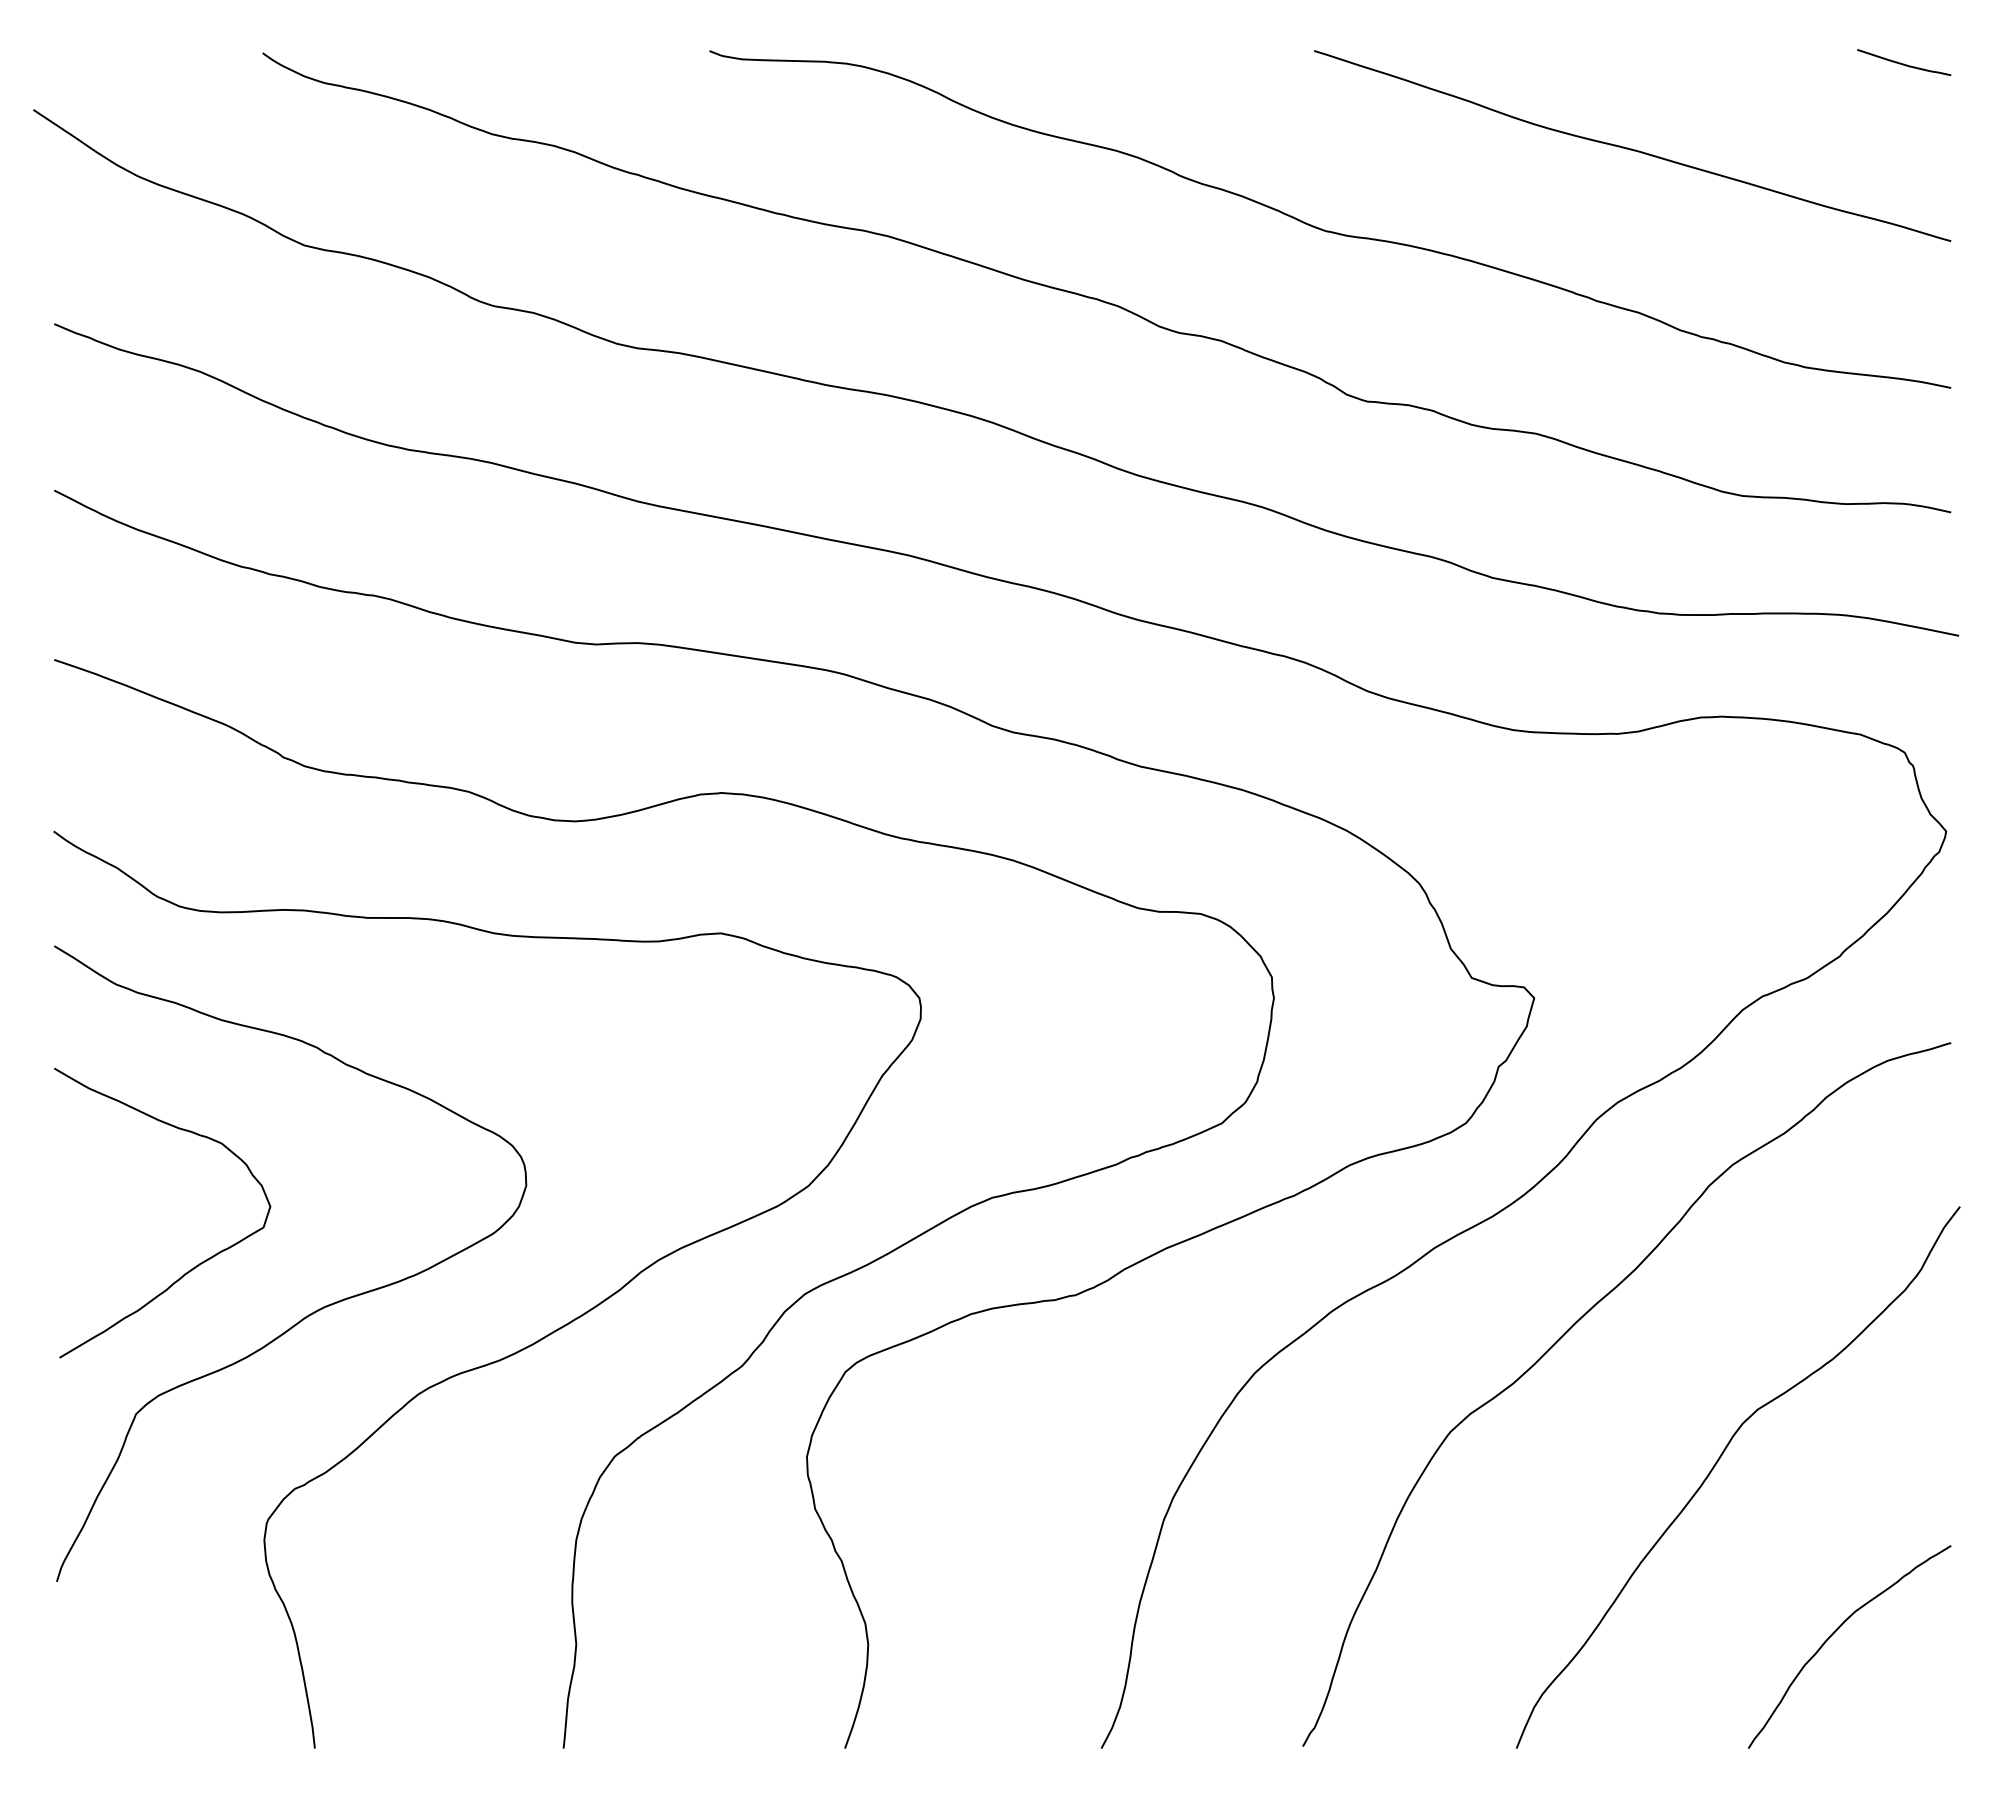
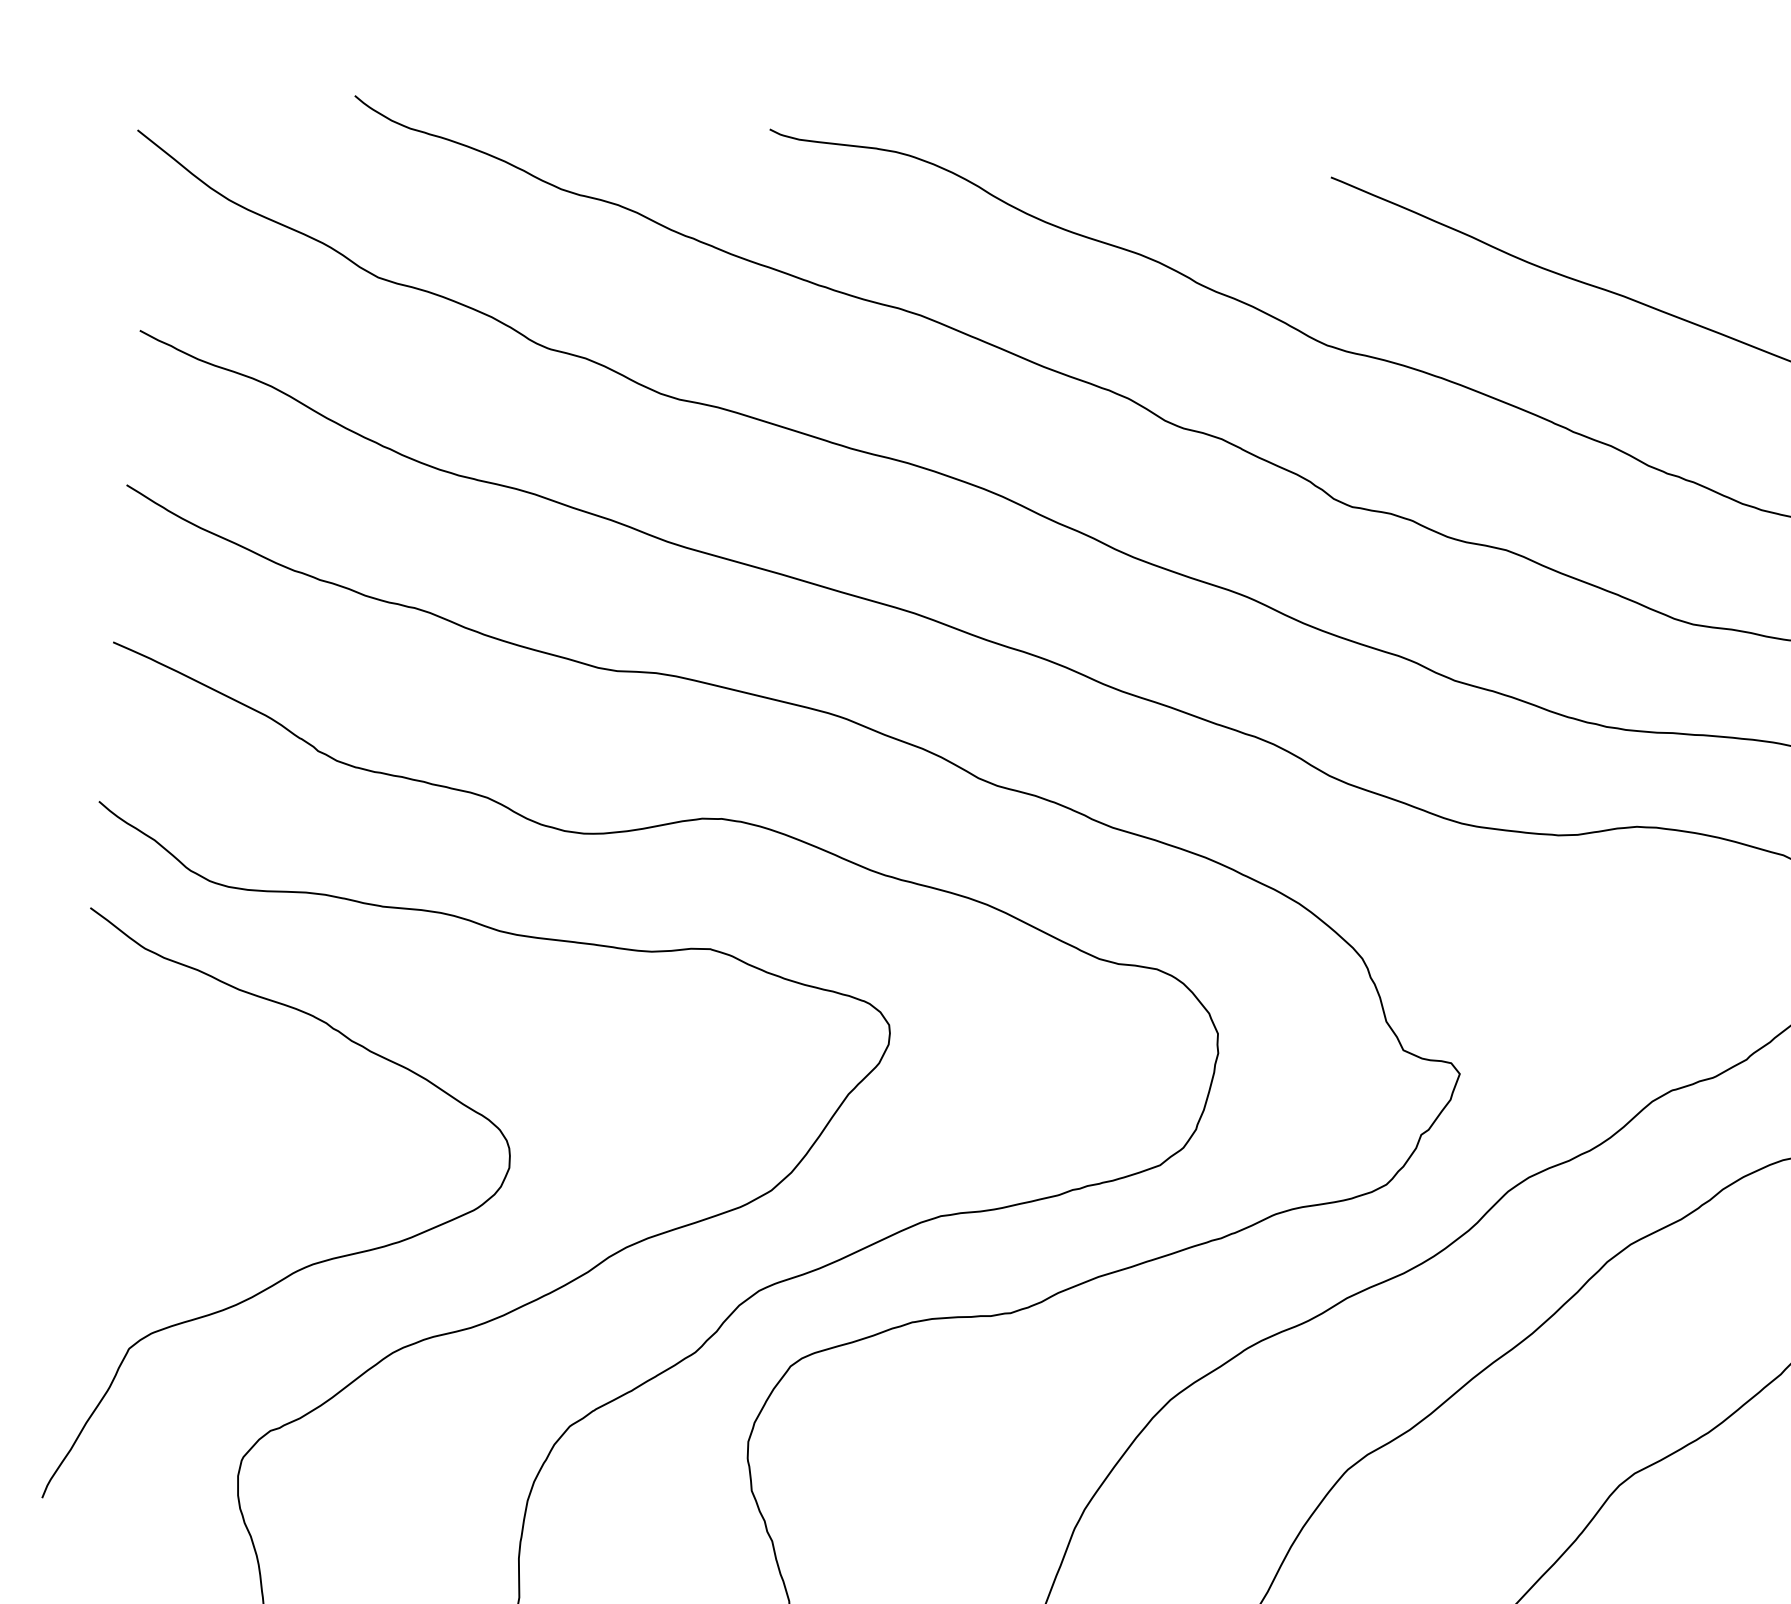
curve: (197, 1264) -> (197, 1214), removed

